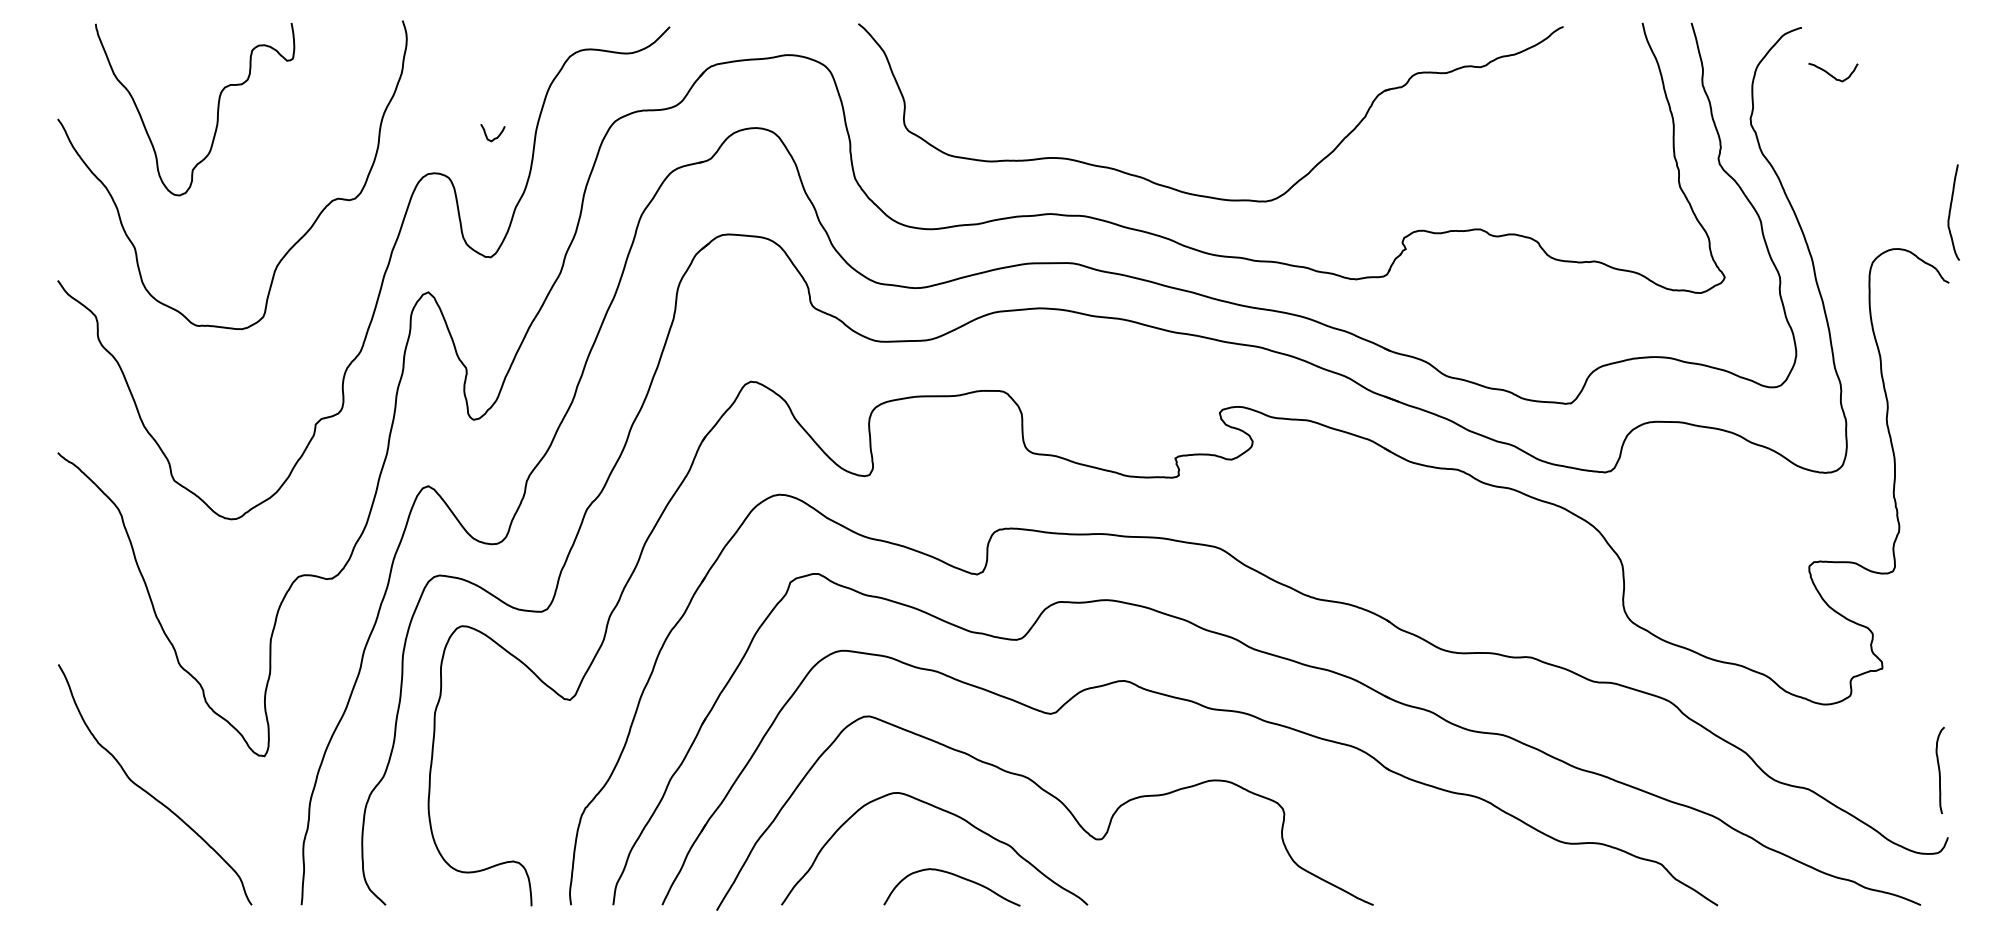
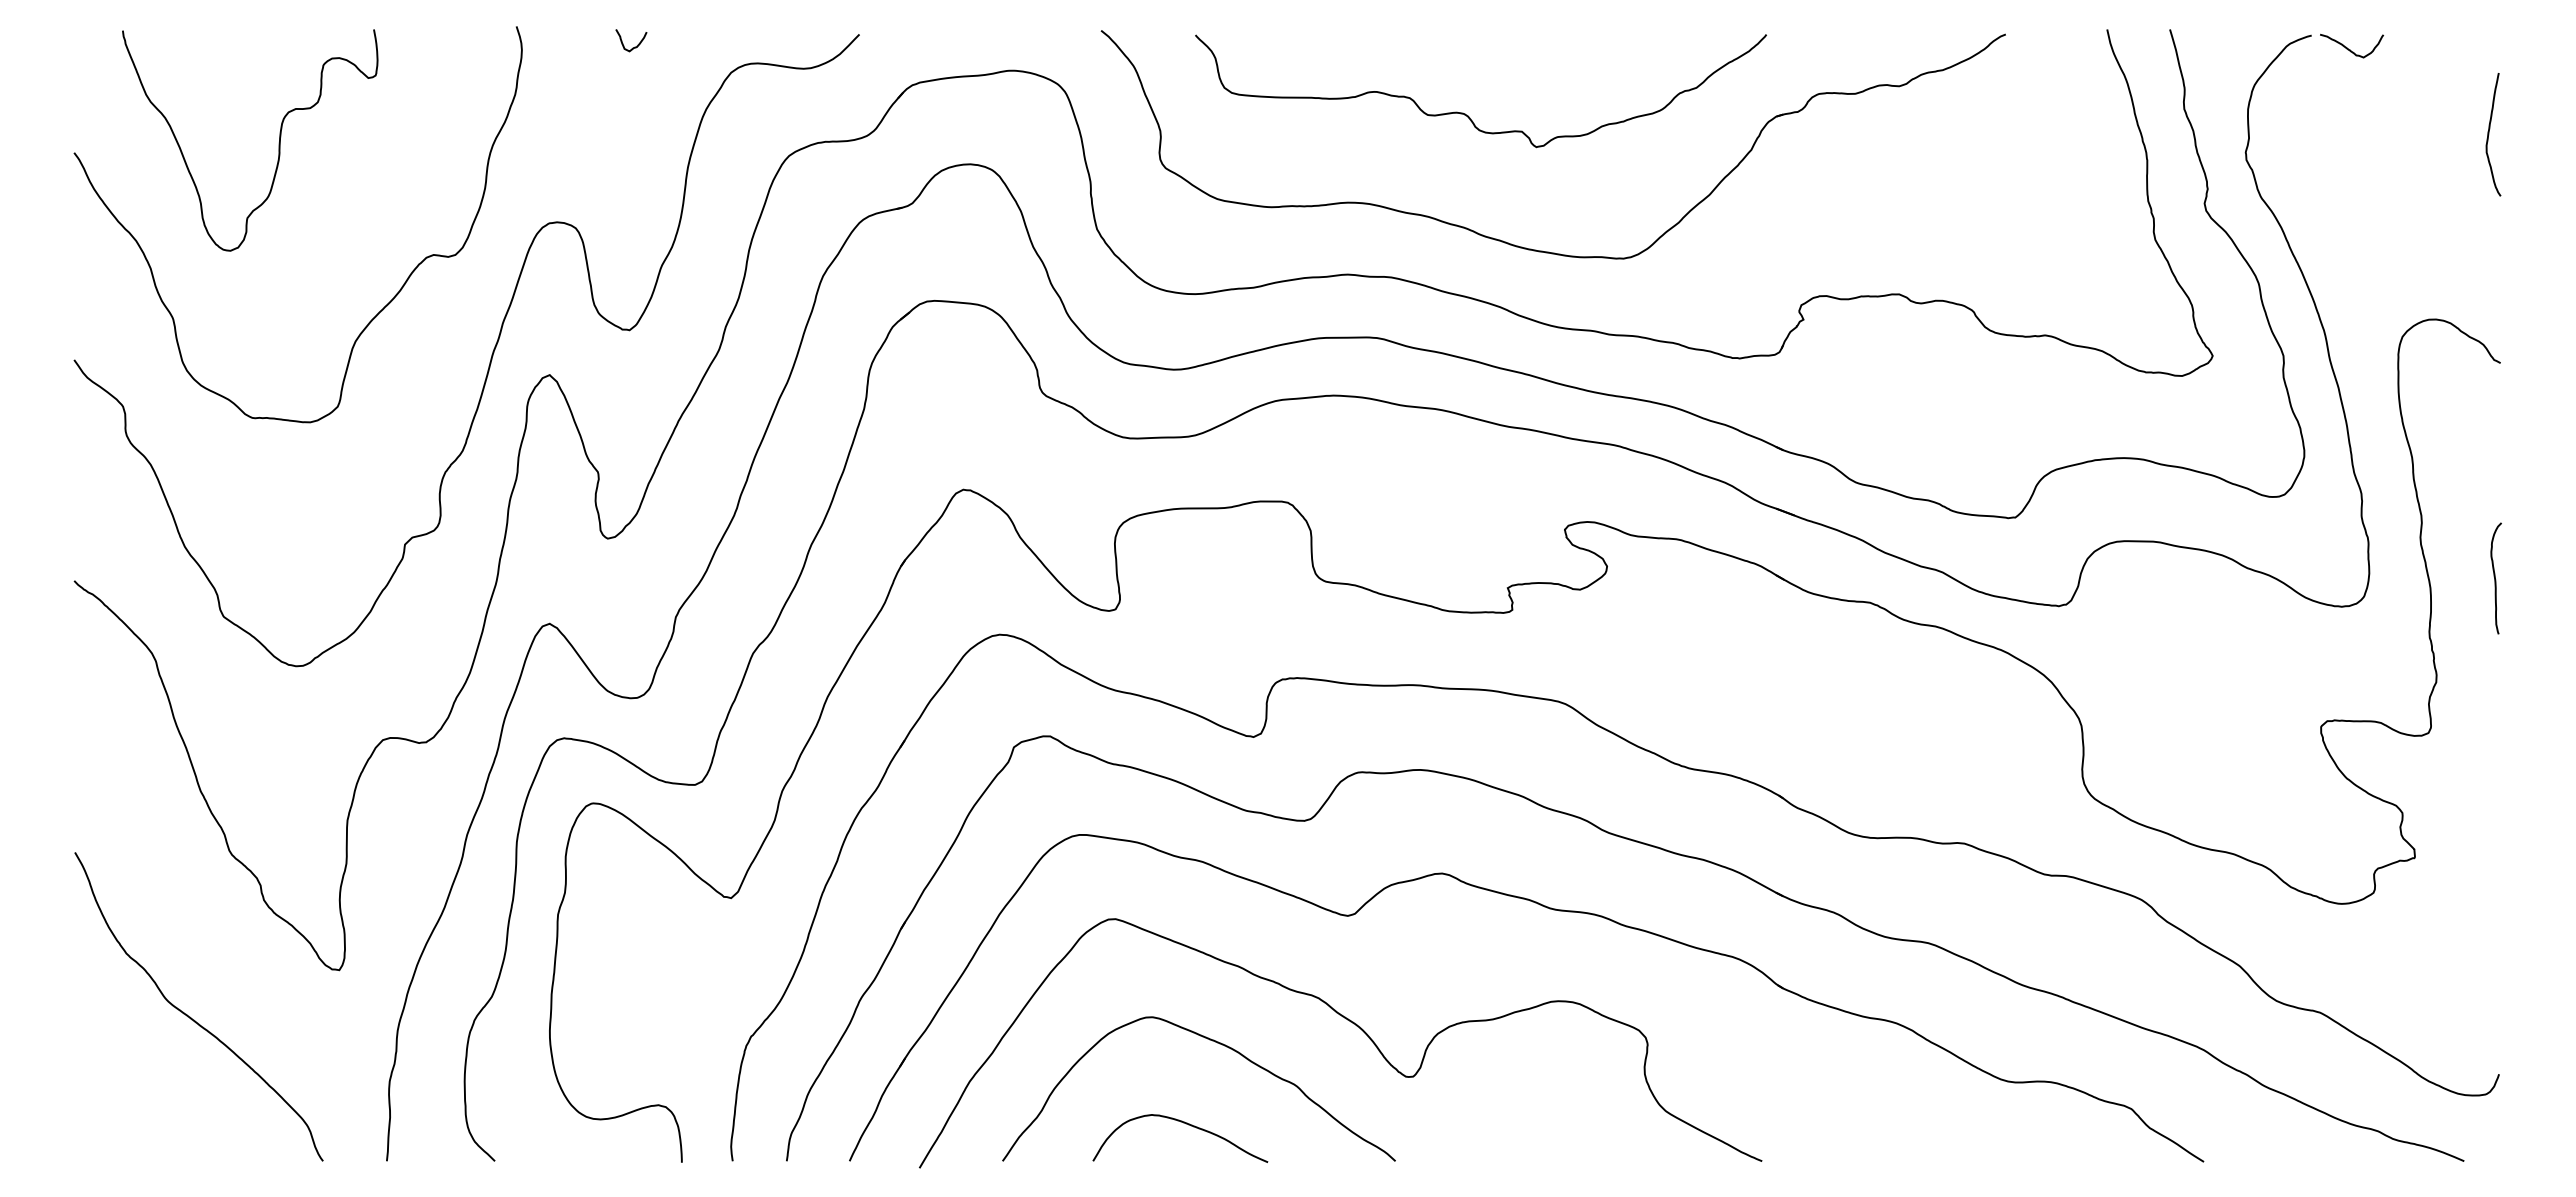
curve: (1832, 75) -> (2350, 49), moved
curve: (1142, 88) -> (1465, 113), added
curve: (495, 137) -> (634, 46), moved
curve: (1950, 212) -> (2489, 134), moved
curve: (1939, 770) -> (2495, 578), moved
curve: (956, 876) -> (1186, 1124), moved

